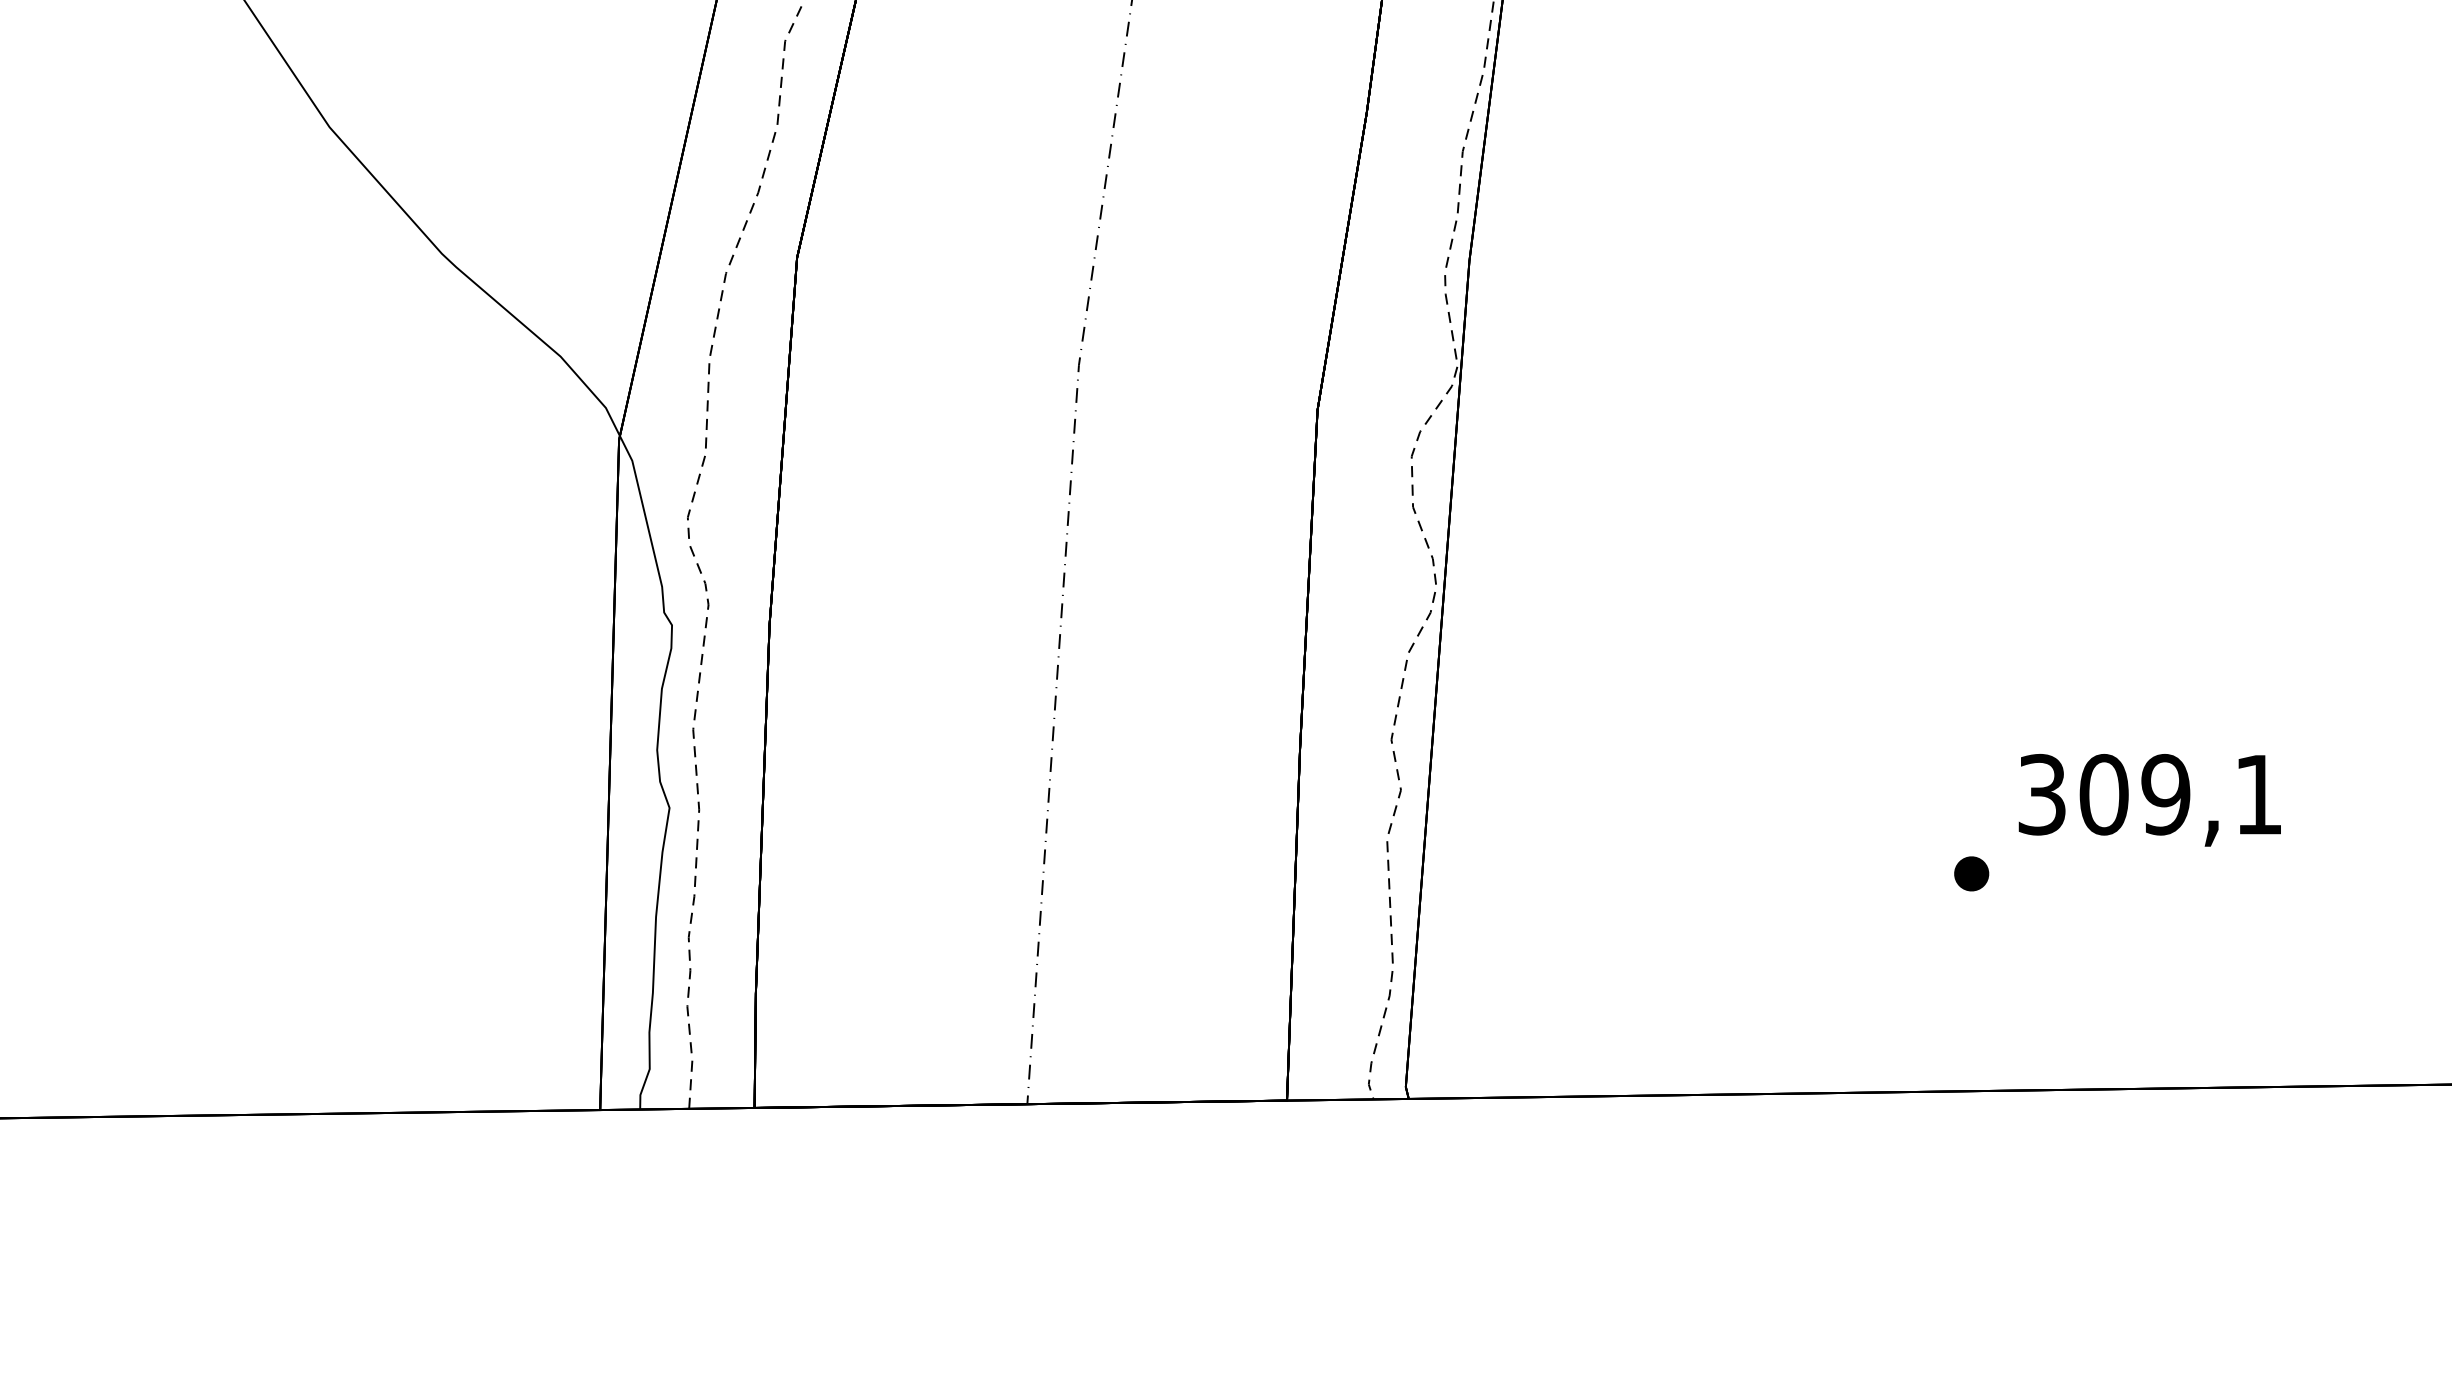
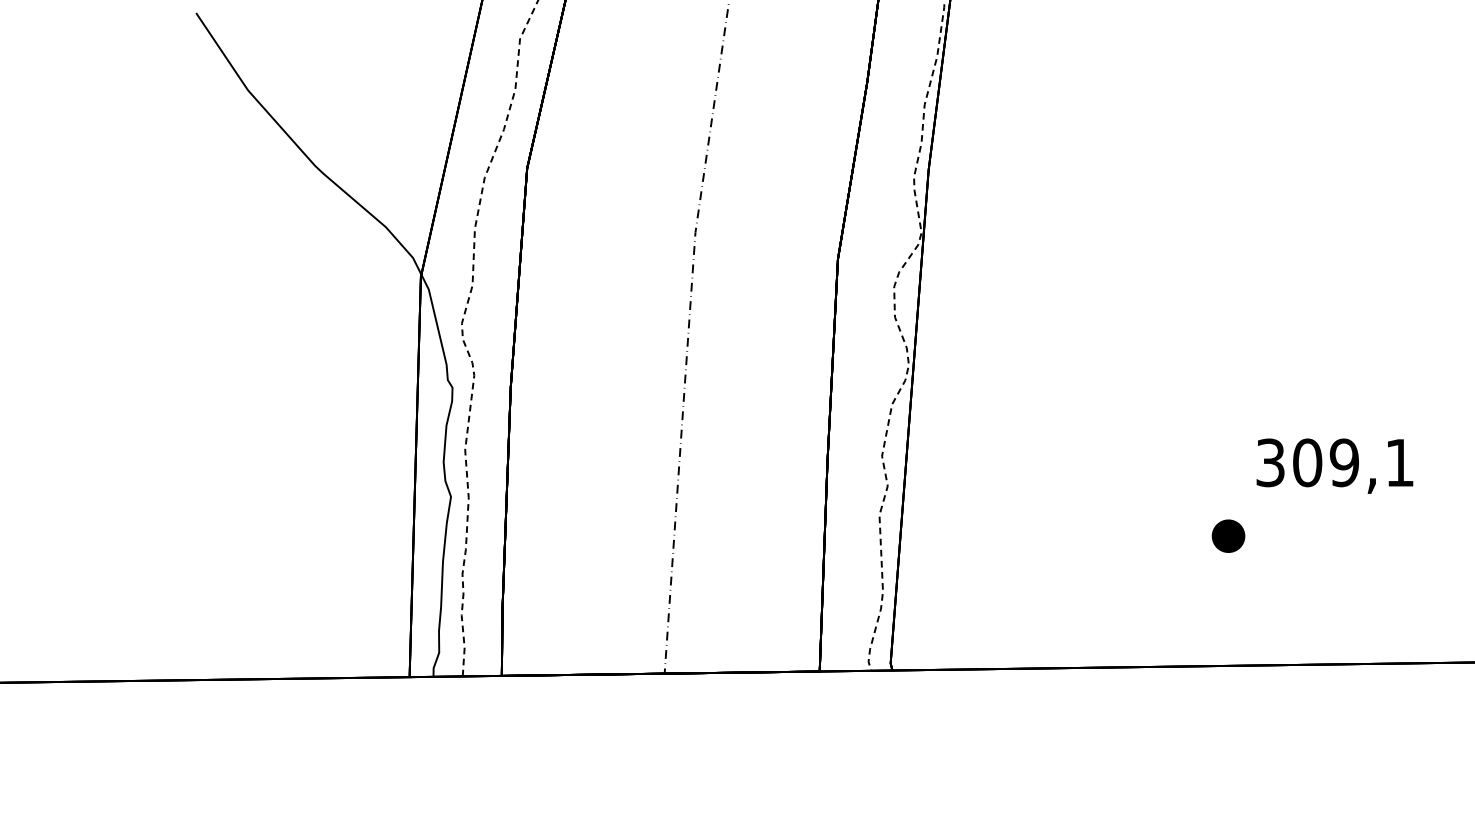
text: (2149, 799) -> (1334, 465), moved
part: (1971, 872) -> (1228, 535), size x1.6

